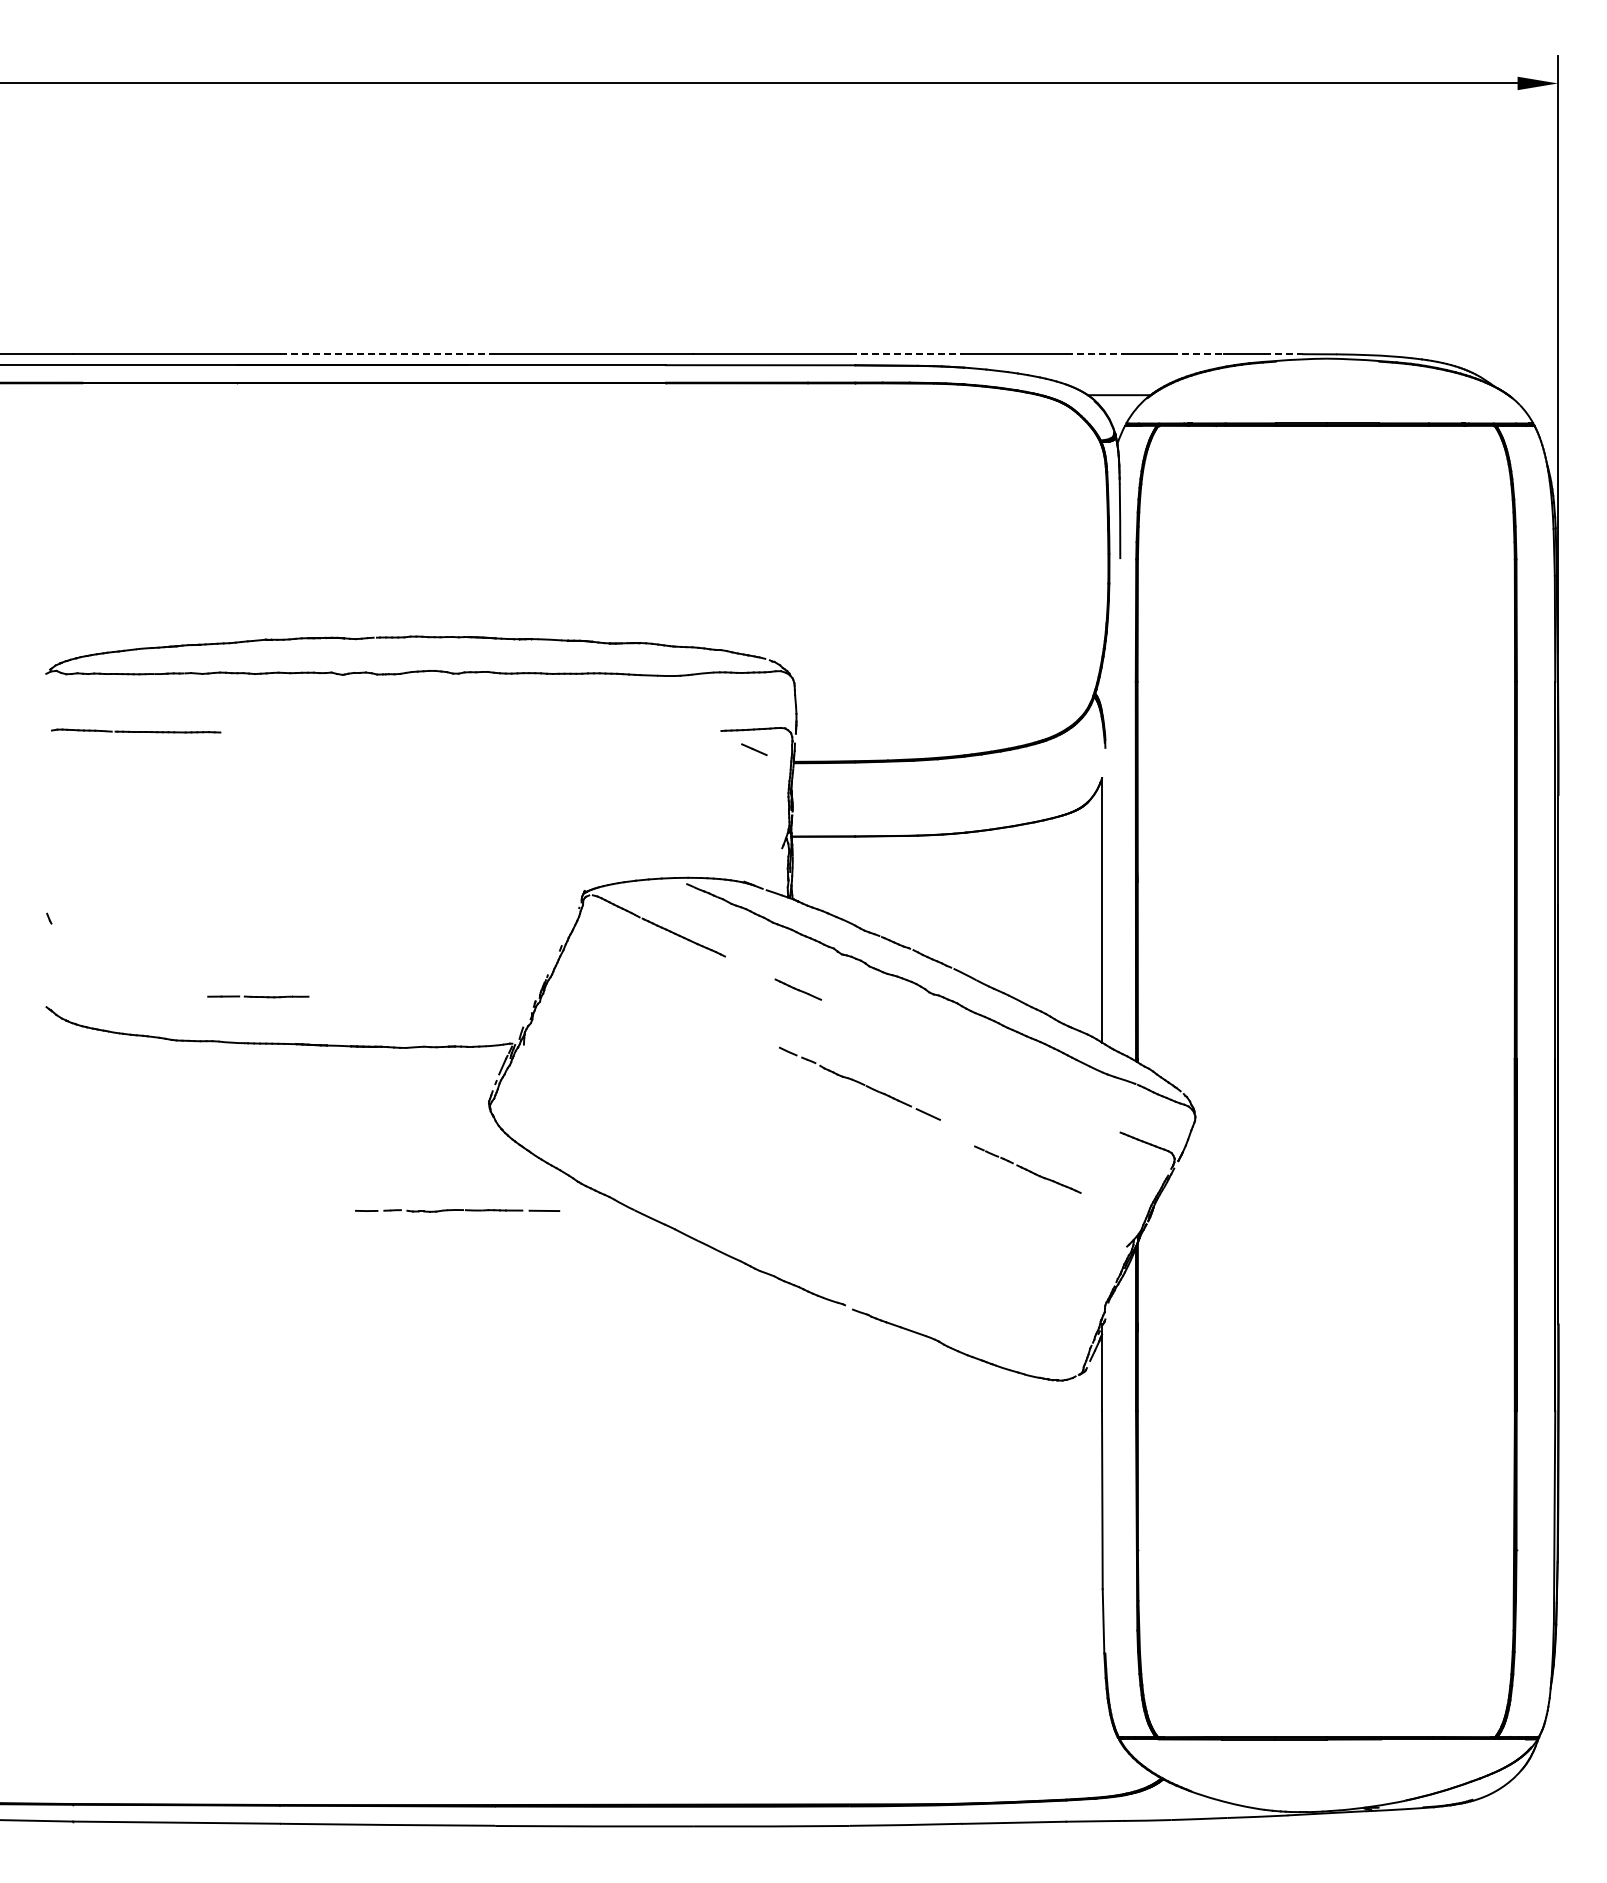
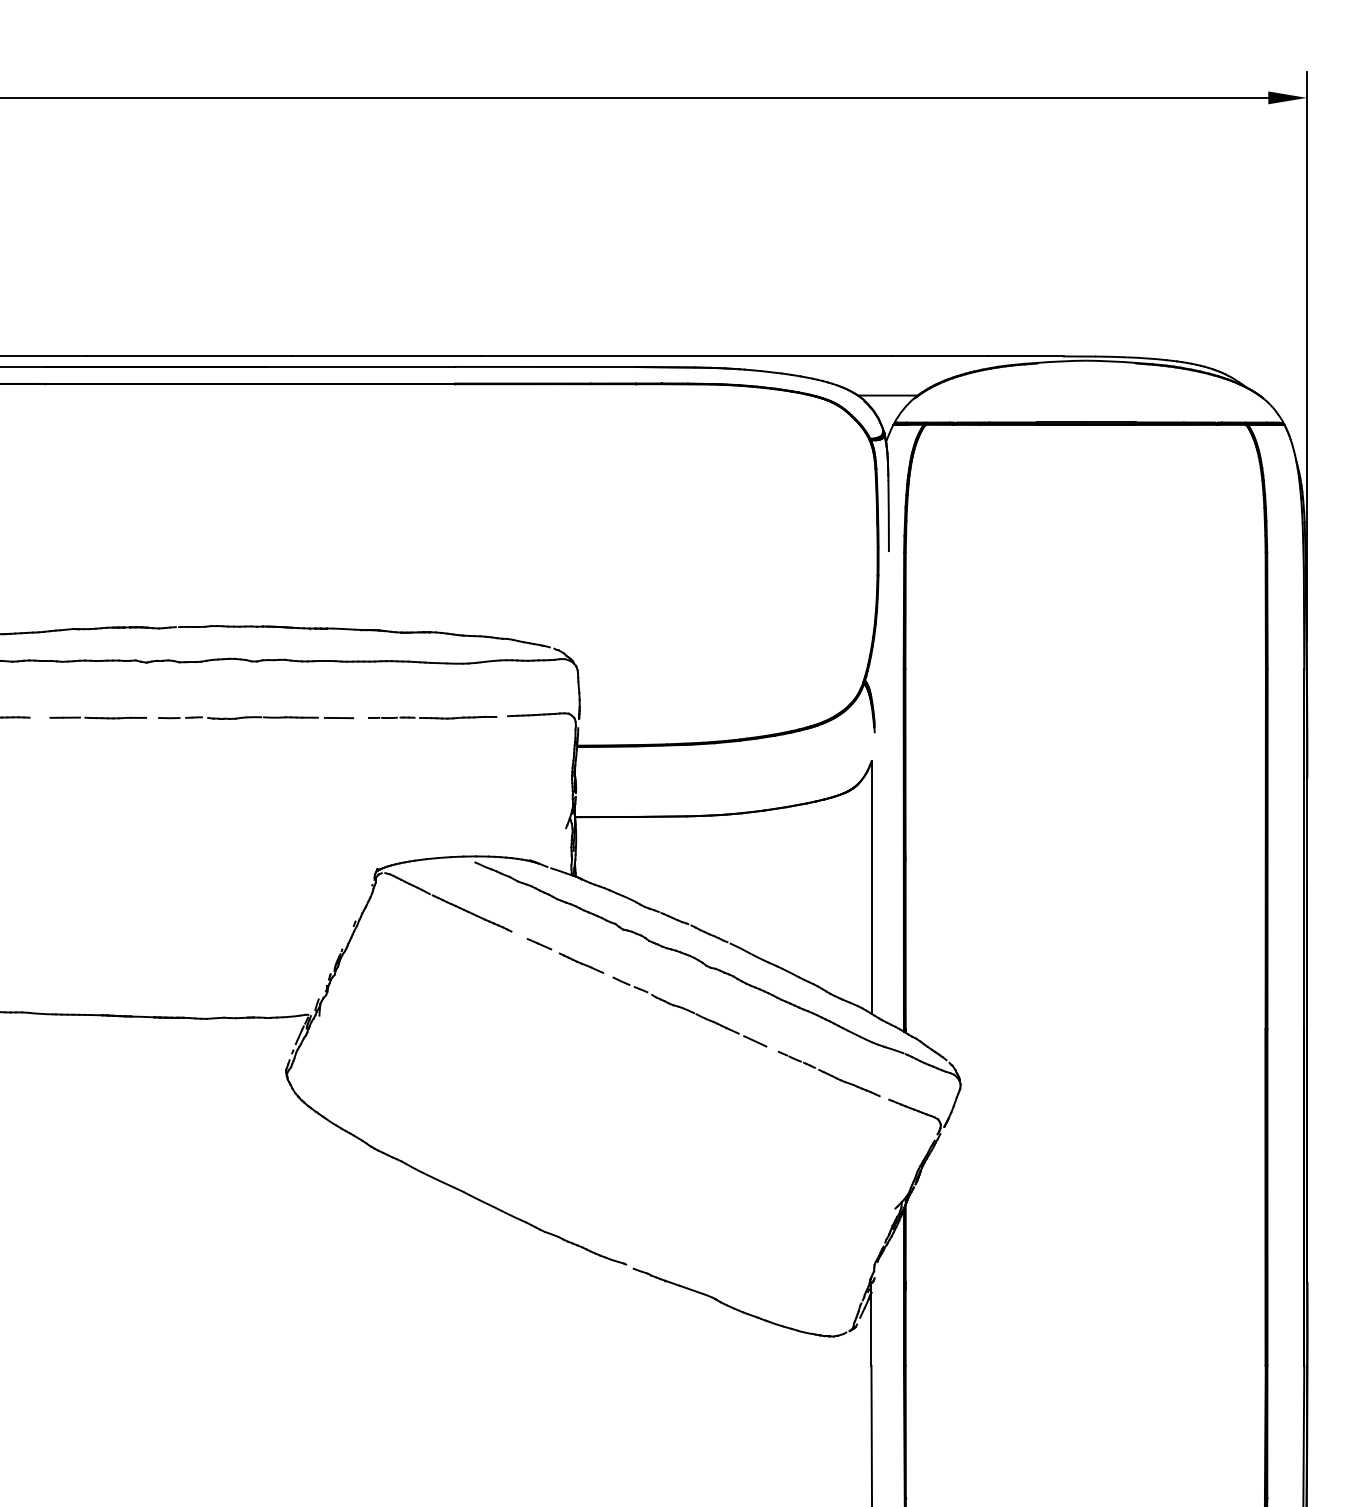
line: (387, 354) -> (189, 356), dashed -> solid
line: (906, 354) -> (684, 356), dashed -> solid
line: (1094, 354) -> (864, 356), dashed -> solid
line: (1197, 354) -> (962, 356), dashed -> solid
line: (1283, 354) -> (1044, 356), dashed -> solid
part: (642, 732) -> (432, 717), added
line: (754, 749) -> (539, 943), moved
line: (258, 996) -> (98, 717), moved
part: (859, 1083) -> (689, 1011), moved
part: (1027, 1169) -> (828, 1073), moved
part: (457, 1210) -> (256, 717), moved

